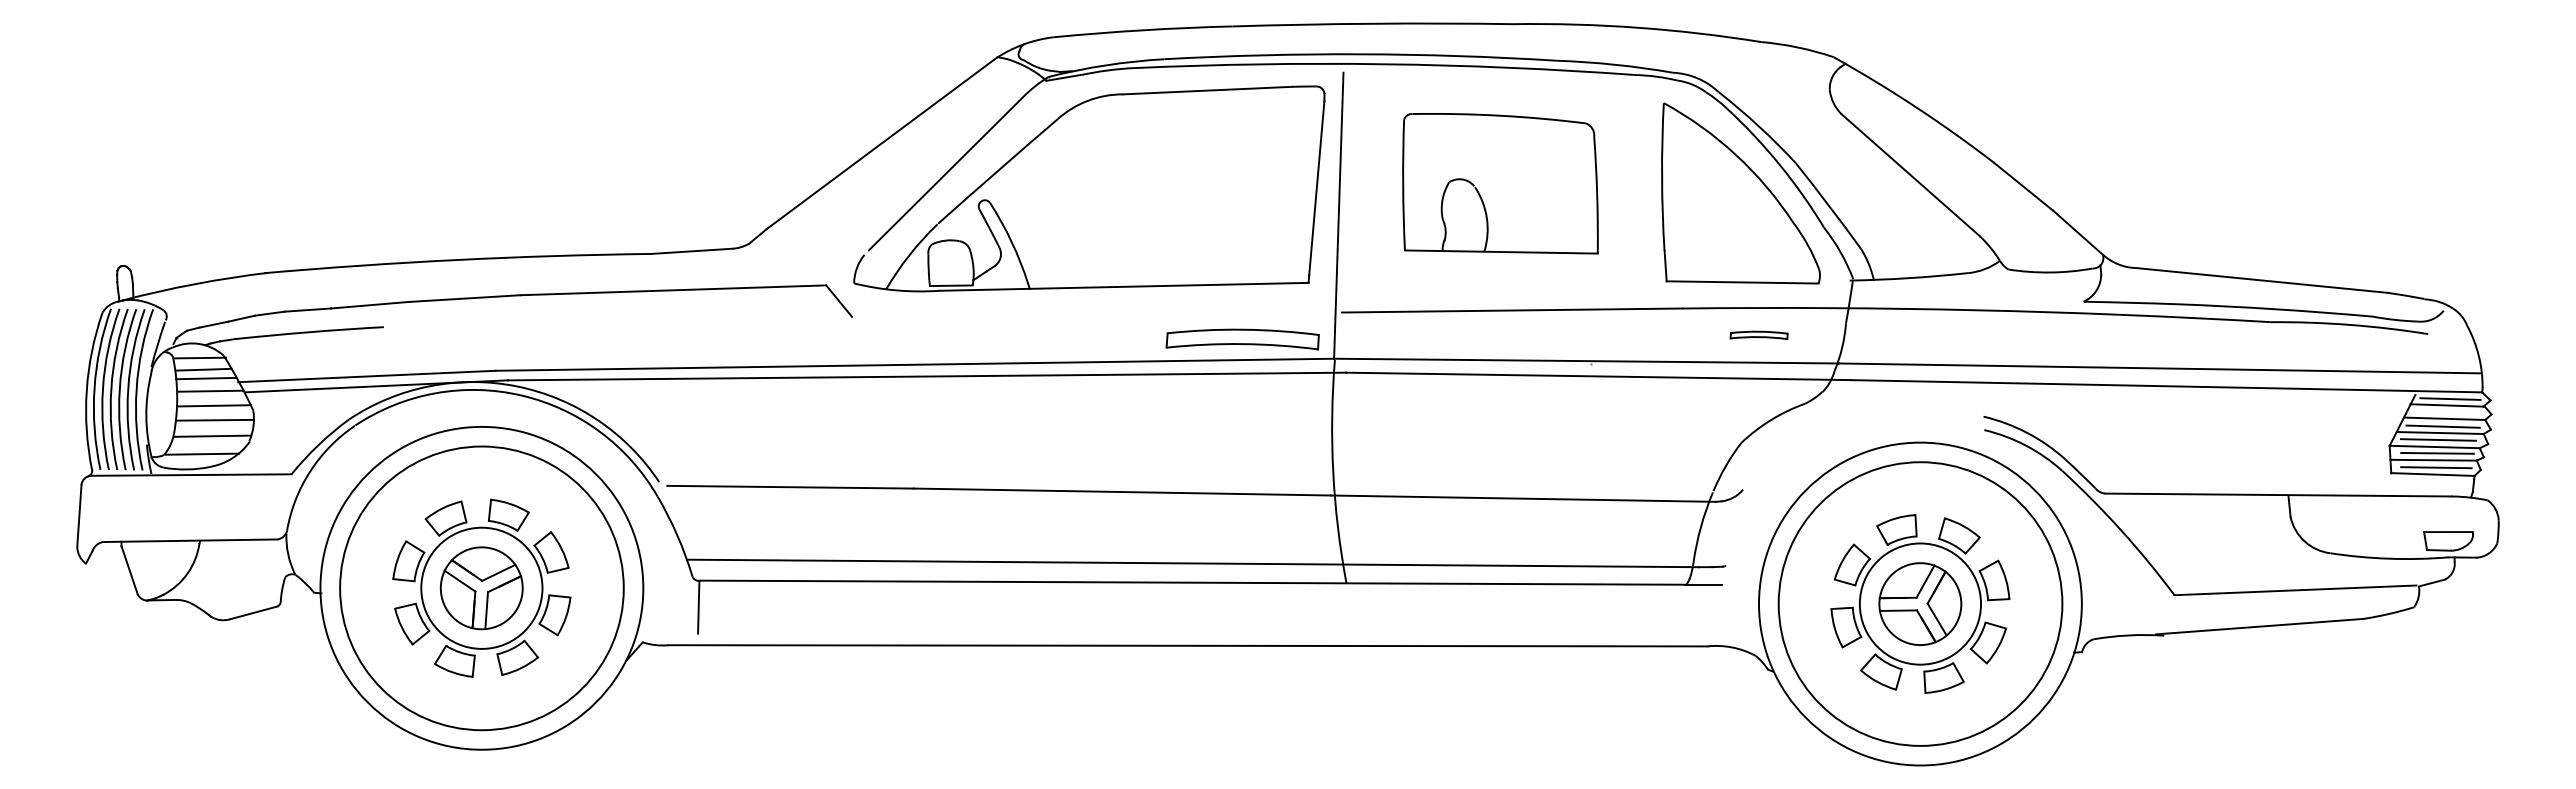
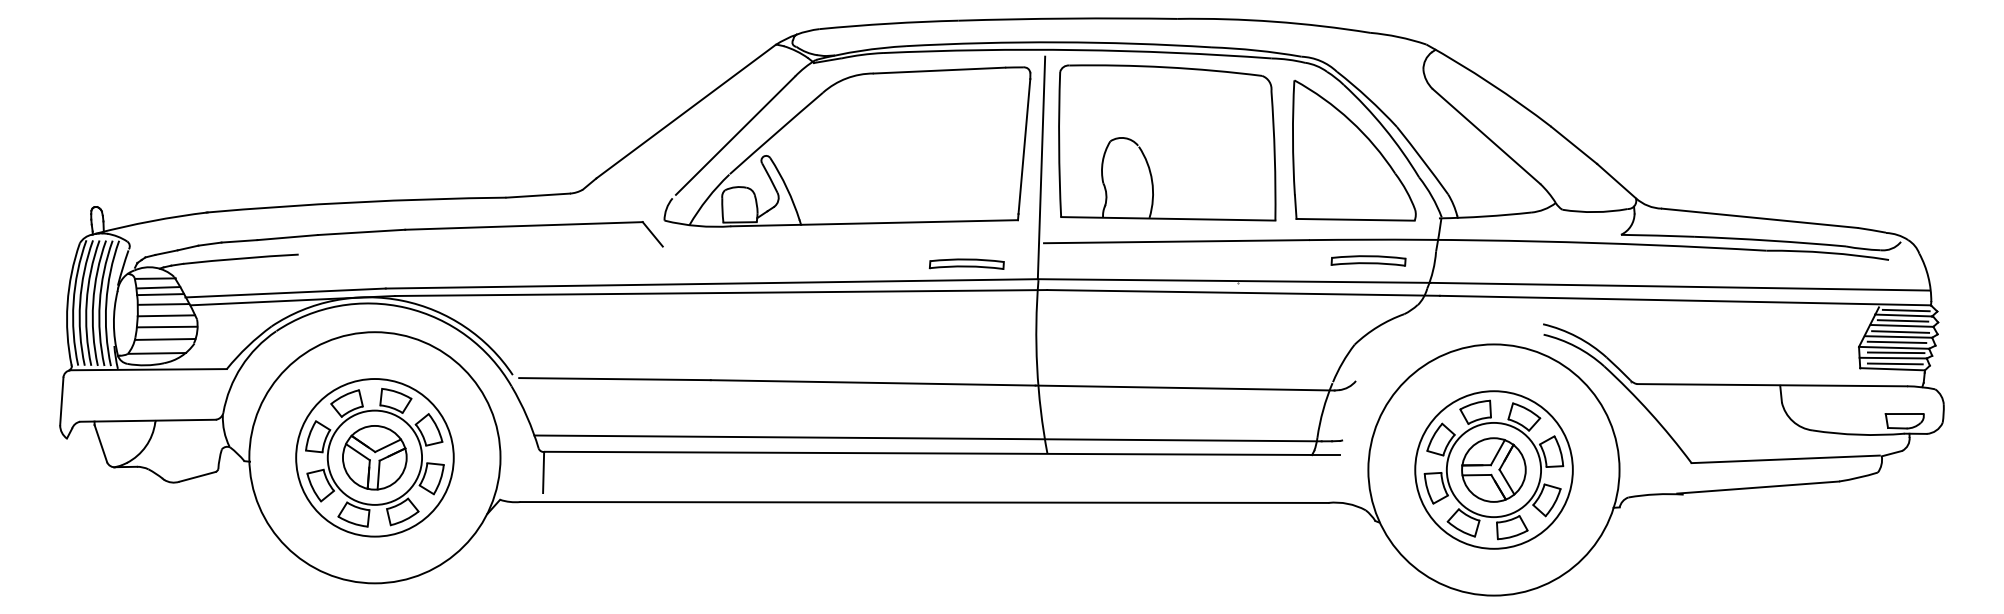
part: (1500, 183) -> (1167, 142), size x1.43
part: (1758, 335) -> (1368, 261), size x1.67
part: (1242, 339) -> (966, 264), size x0.62
line: (2445, 412) -> (1902, 321), added
circle: (481, 588) -> (374, 457), size x0.71
circle: (1920, 603) -> (1494, 469), size x0.71

